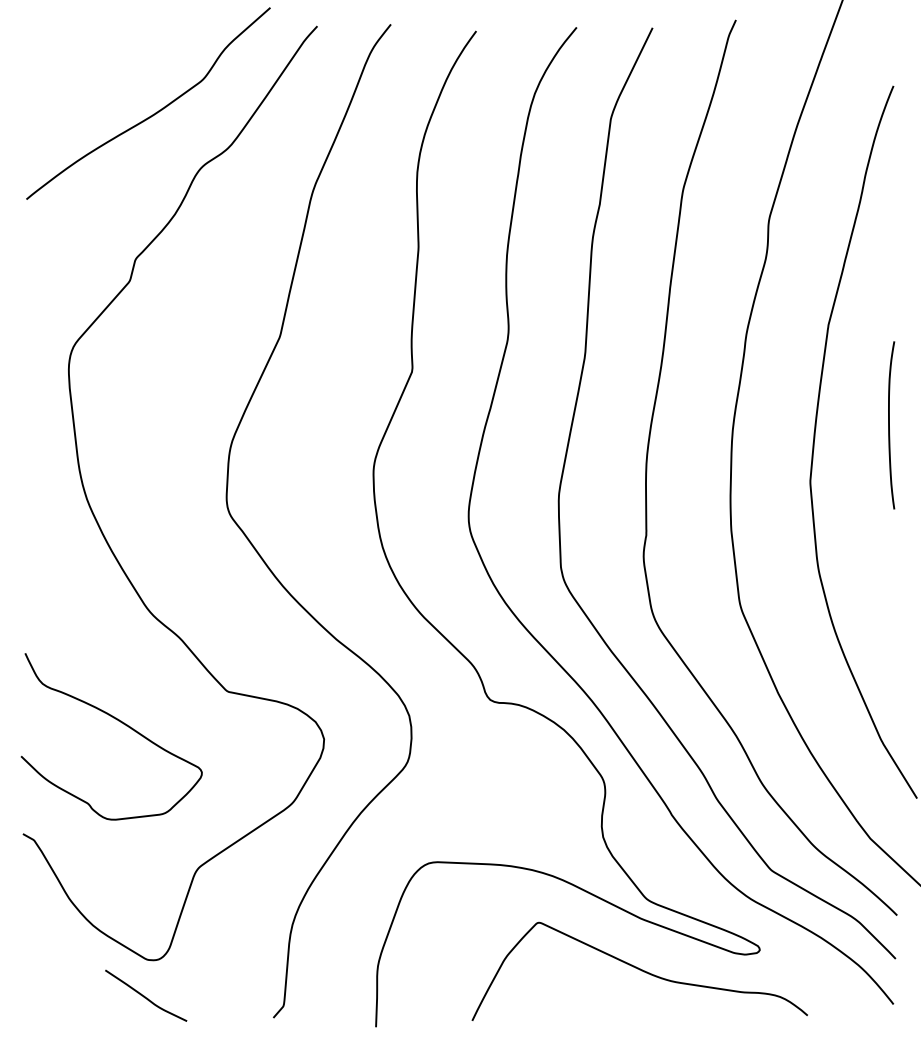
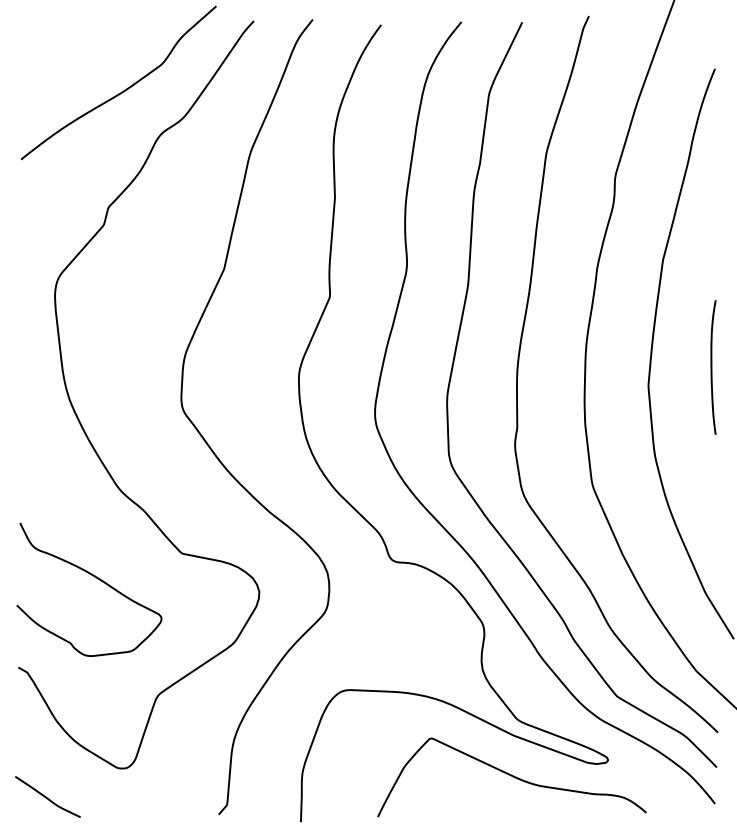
curve: (890, 425) -> (712, 367), moved
curve: (144, 995) -> (46, 796), moved

